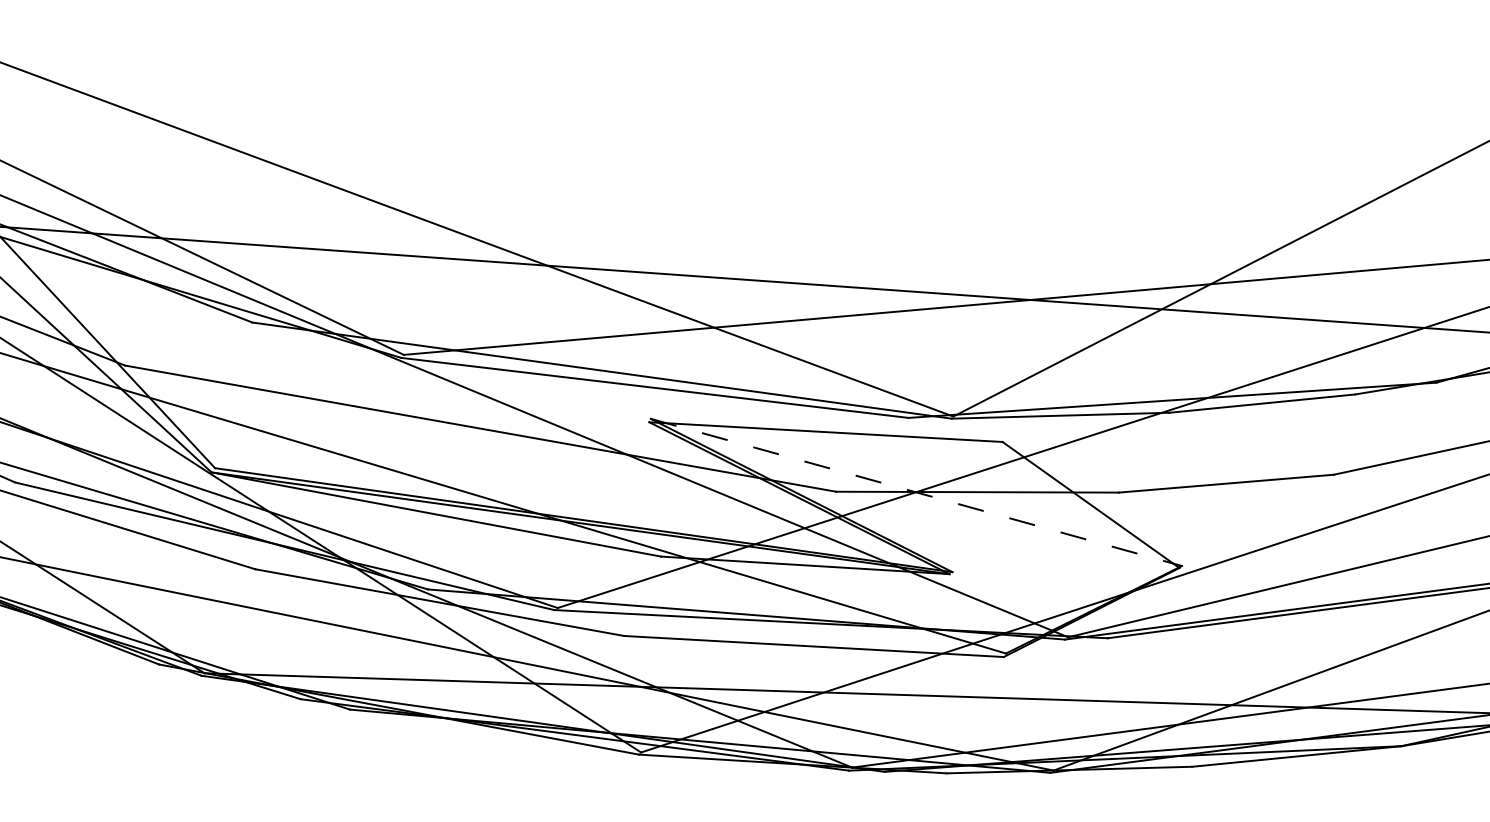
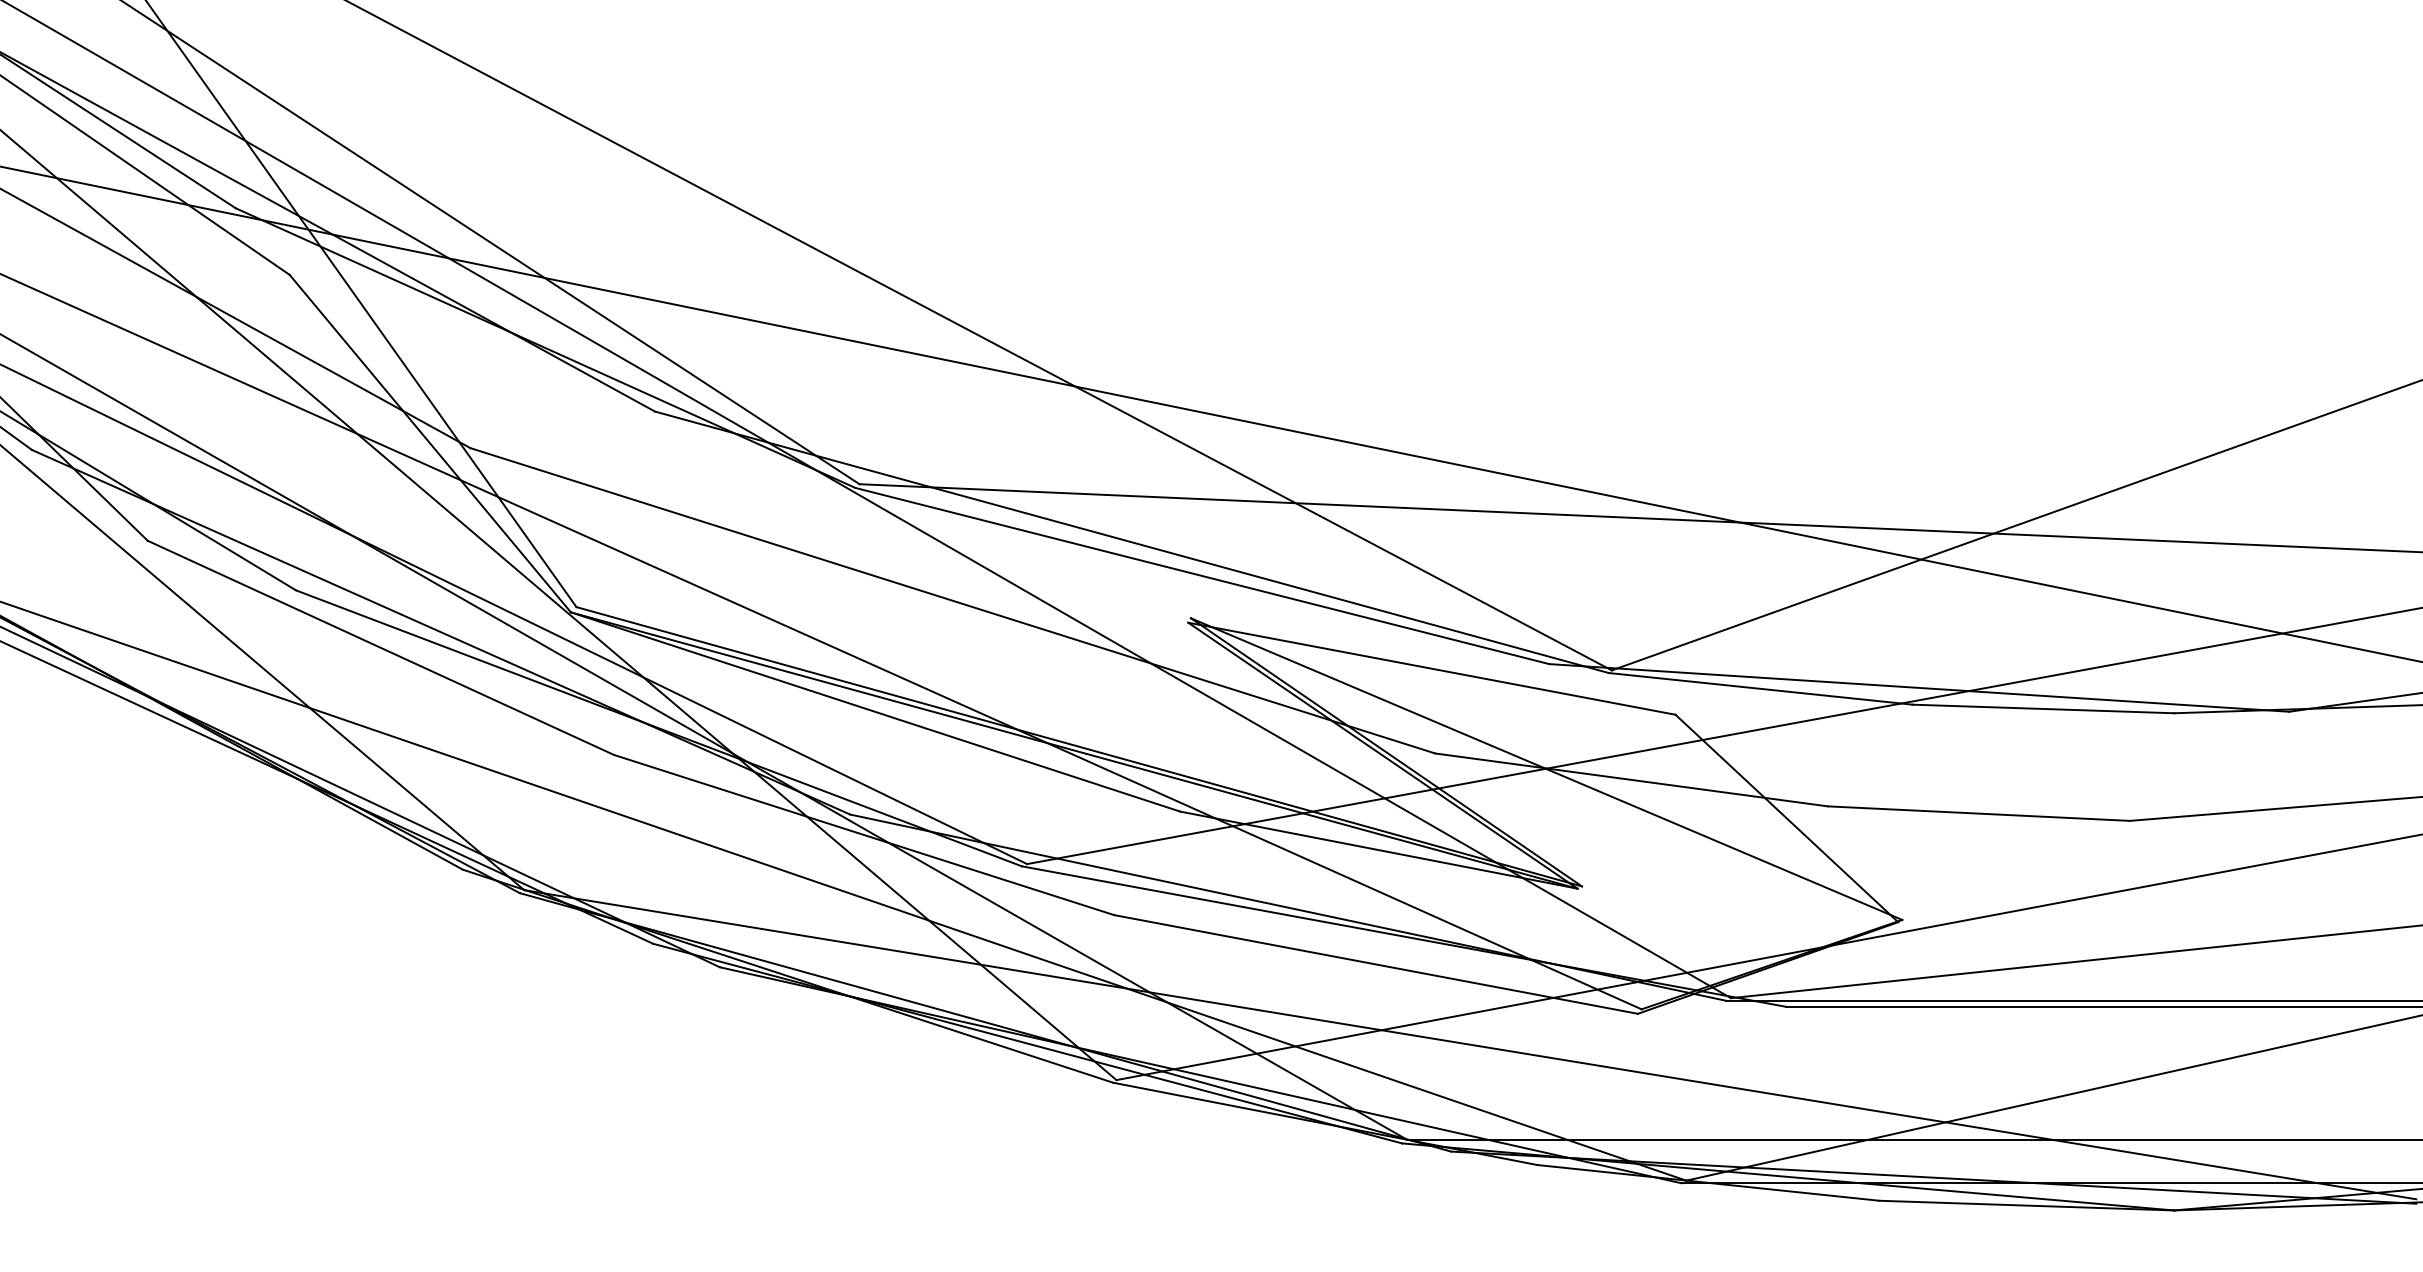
line: (917, 492) -> (1547, 769), dashed -> solid

